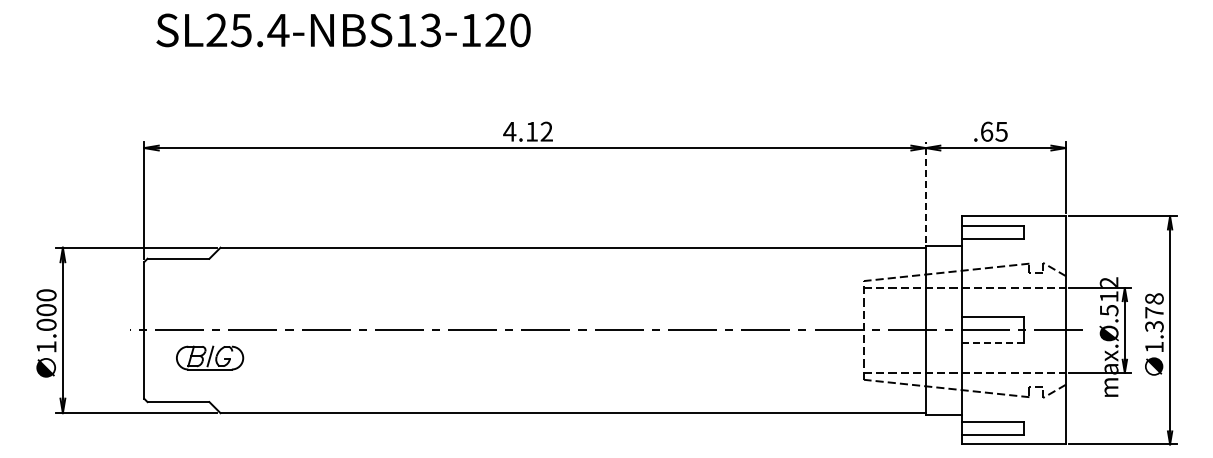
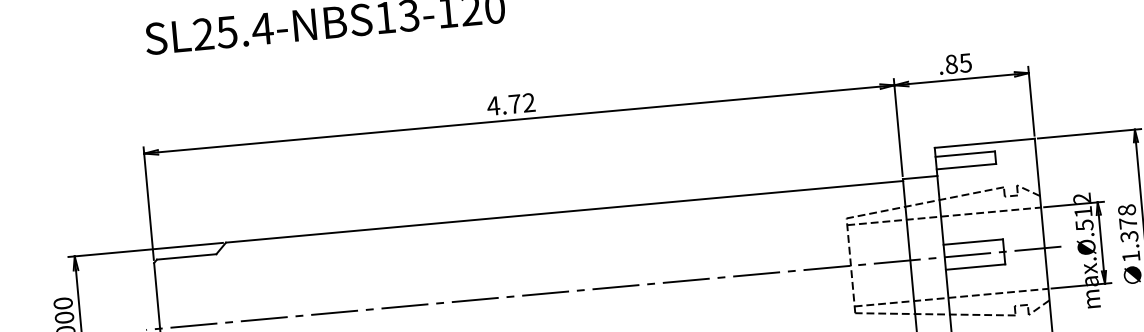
text: (532, 131) -> (515, 103), 4.12 -> 4.72
text: (986, 131) -> (951, 64), .65 -> .85
line: (925, 191) -> (897, 127), dashed -> solid
line: (992, 343) -> (975, 267), dashed -> solid

